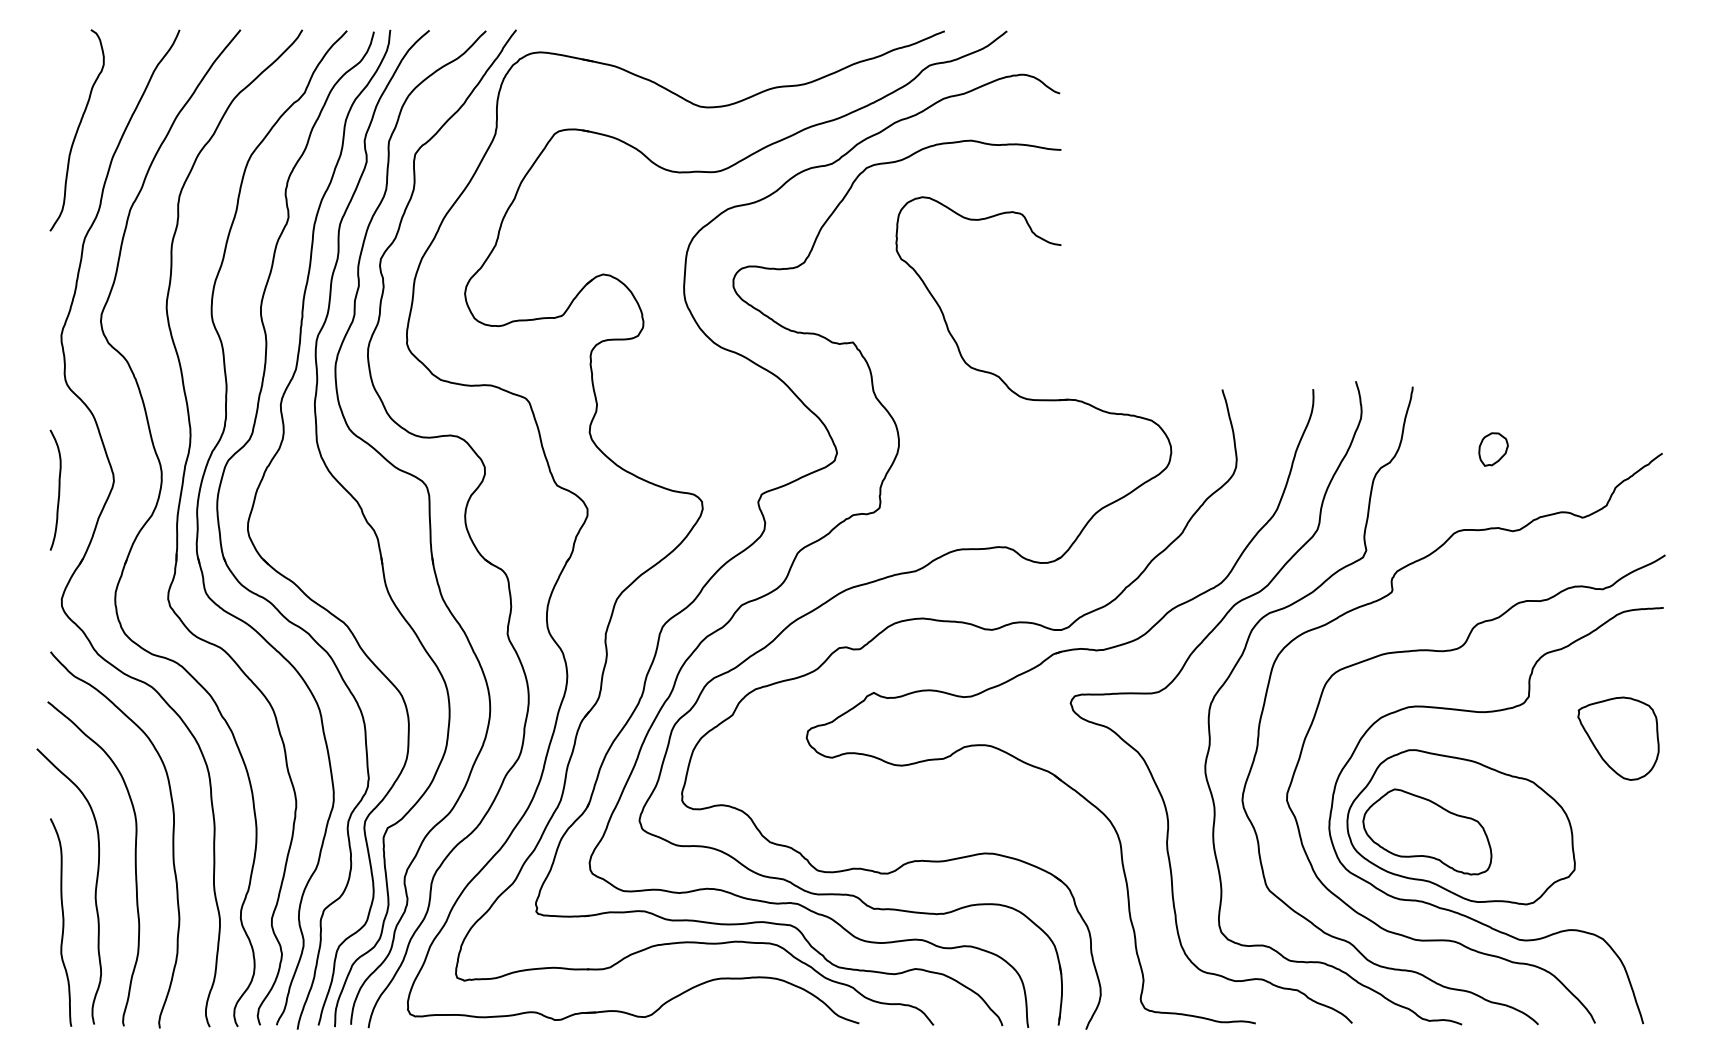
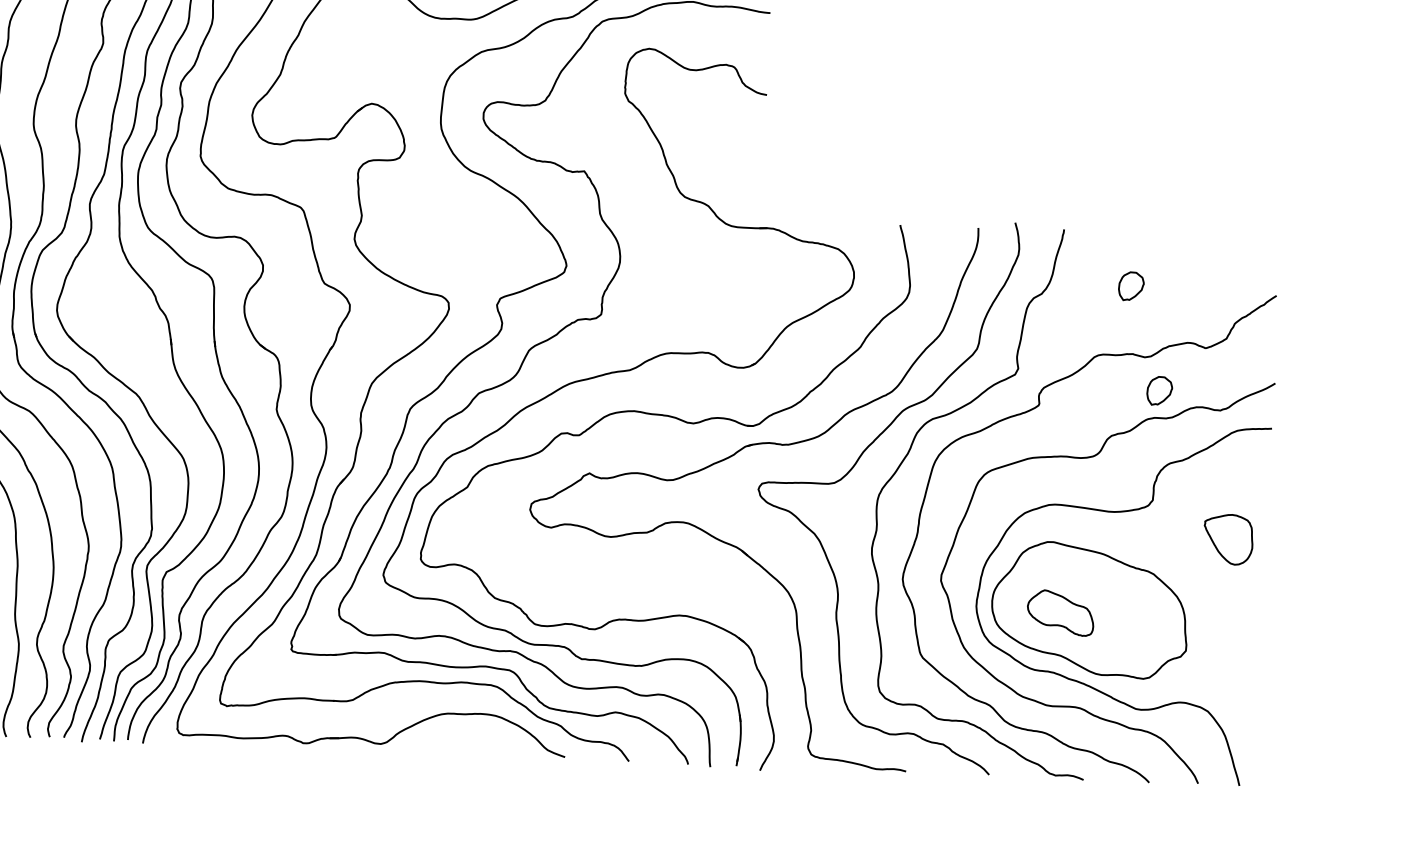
part: (1531, 569) -> (1159, 390), added
part: (1618, 738) -> (1228, 539), size x0.7
part: (1427, 831) -> (1060, 612), size x0.6

